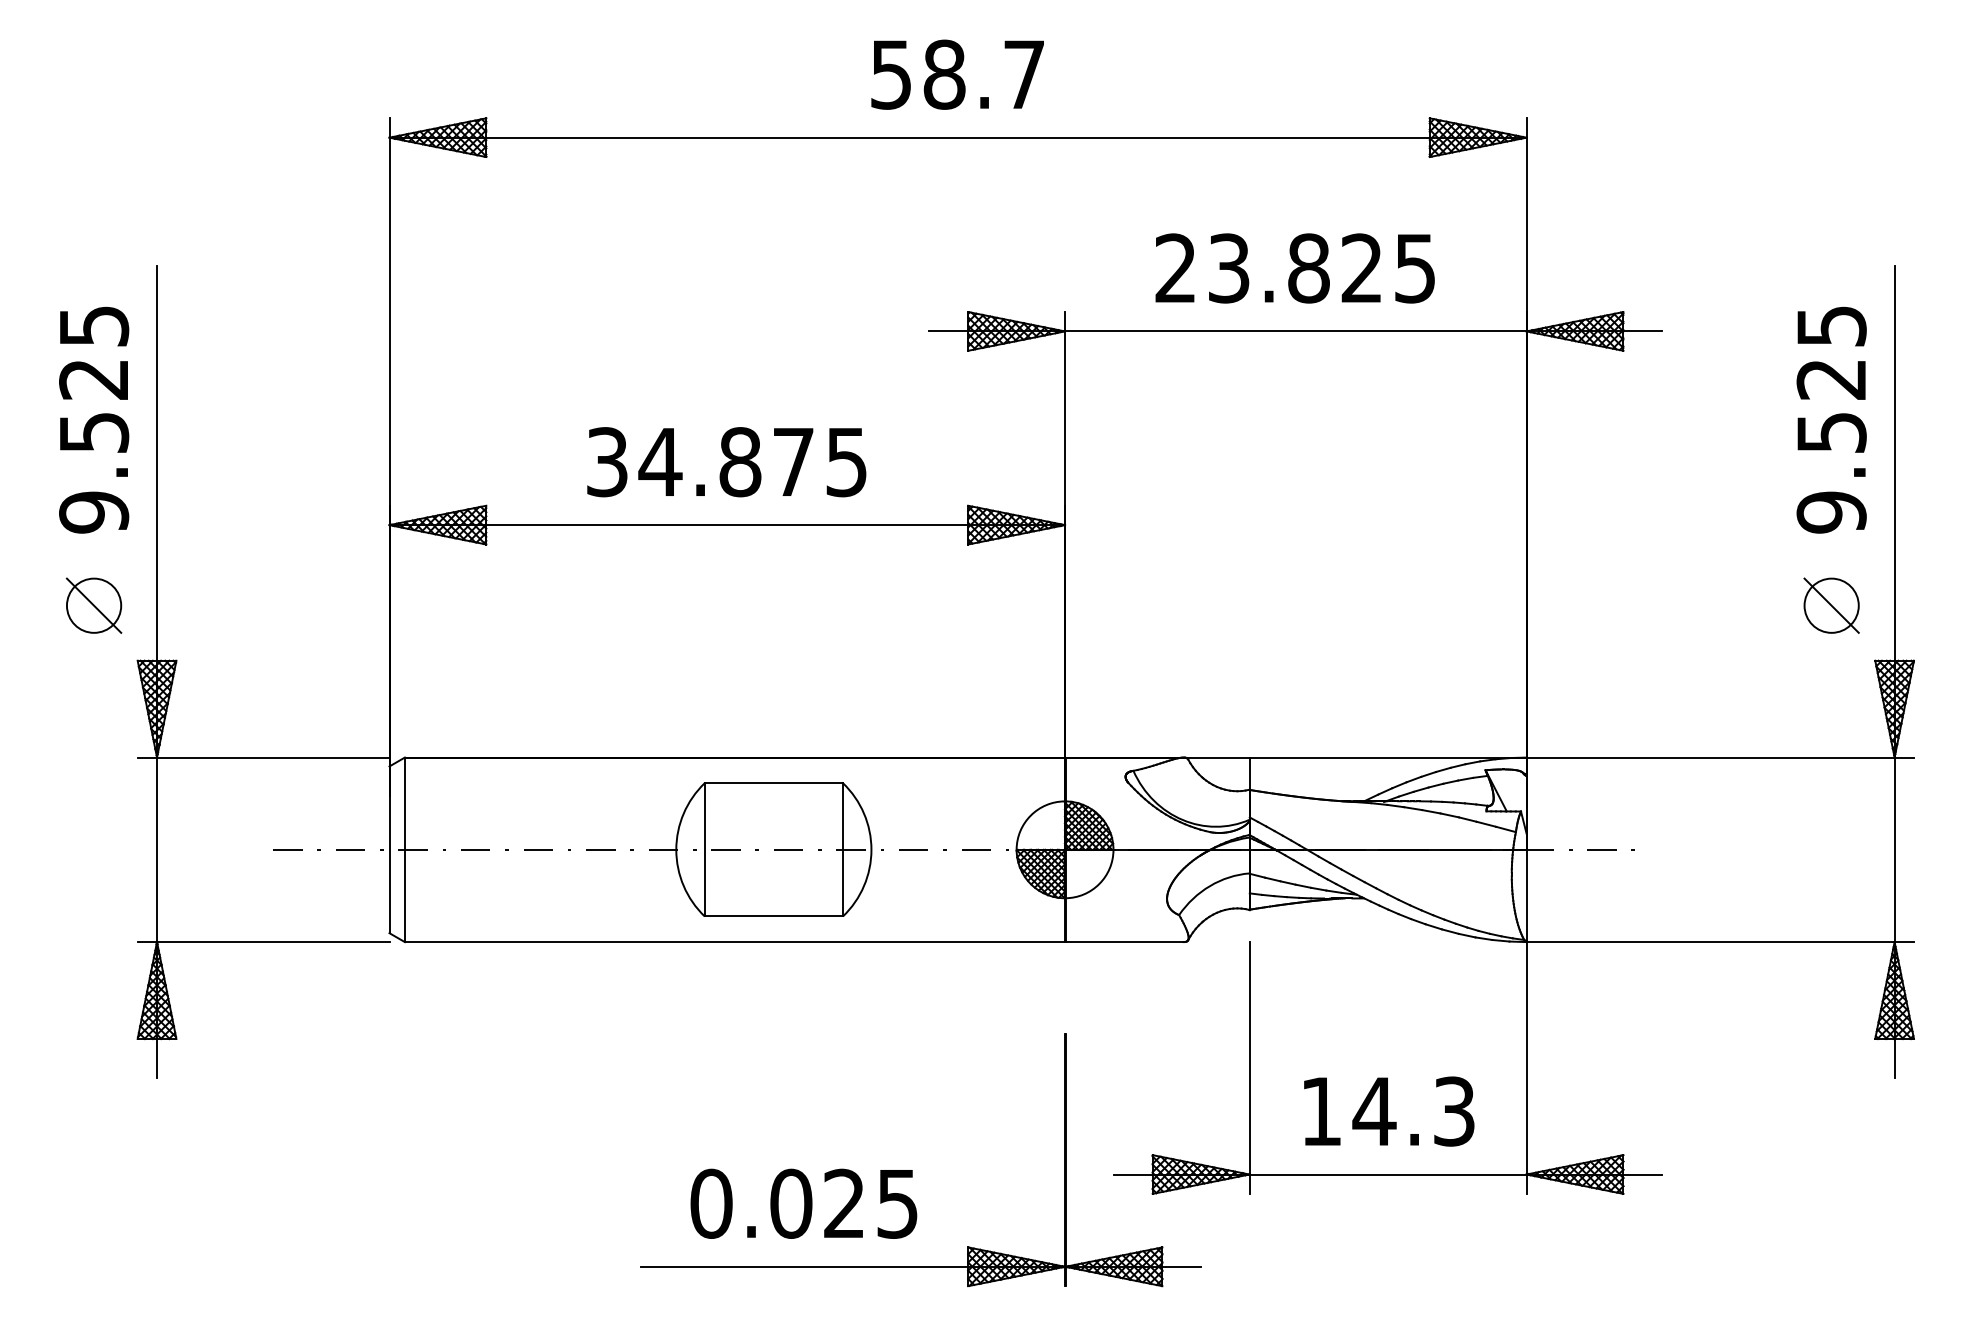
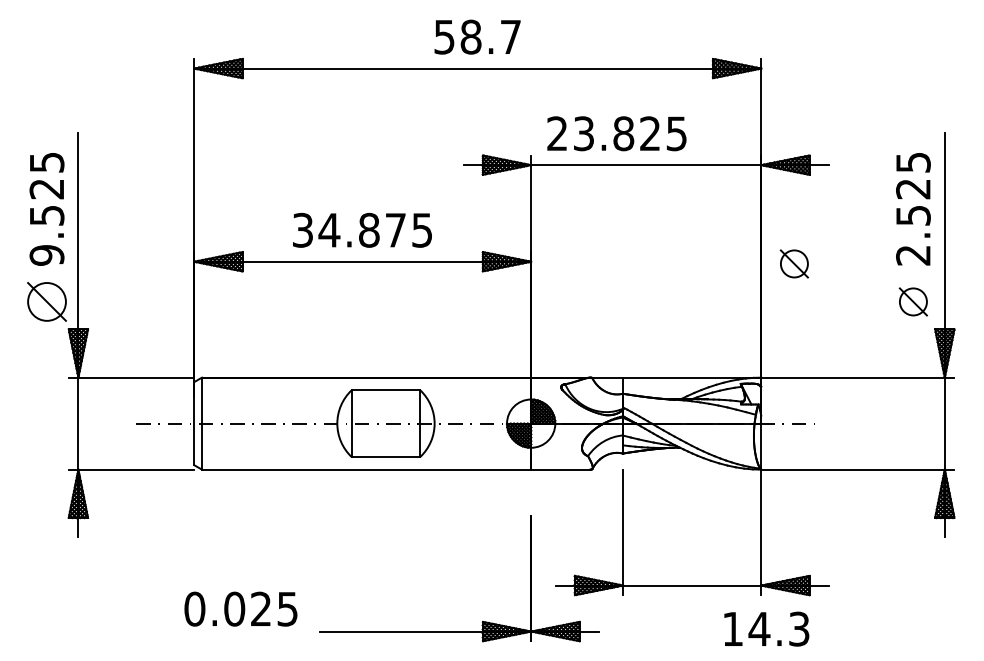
text: (1294, 267) -> (616, 133), moved
text: (1831, 512) -> (913, 255), 9.525 -> 2.525
part: (1591, 528) -> (793, 263), added
part: (93, 604) -> (46, 301), size x1.4
text: (1388, 1110) -> (766, 628), moved
text: (802, 1202) -> (240, 608), moved

